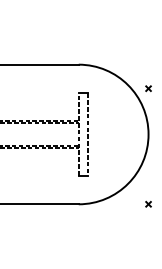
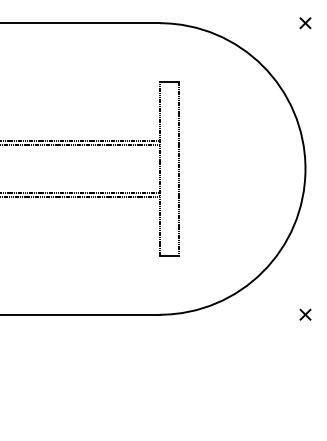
part: (148, 88) -> (305, 22), moved

